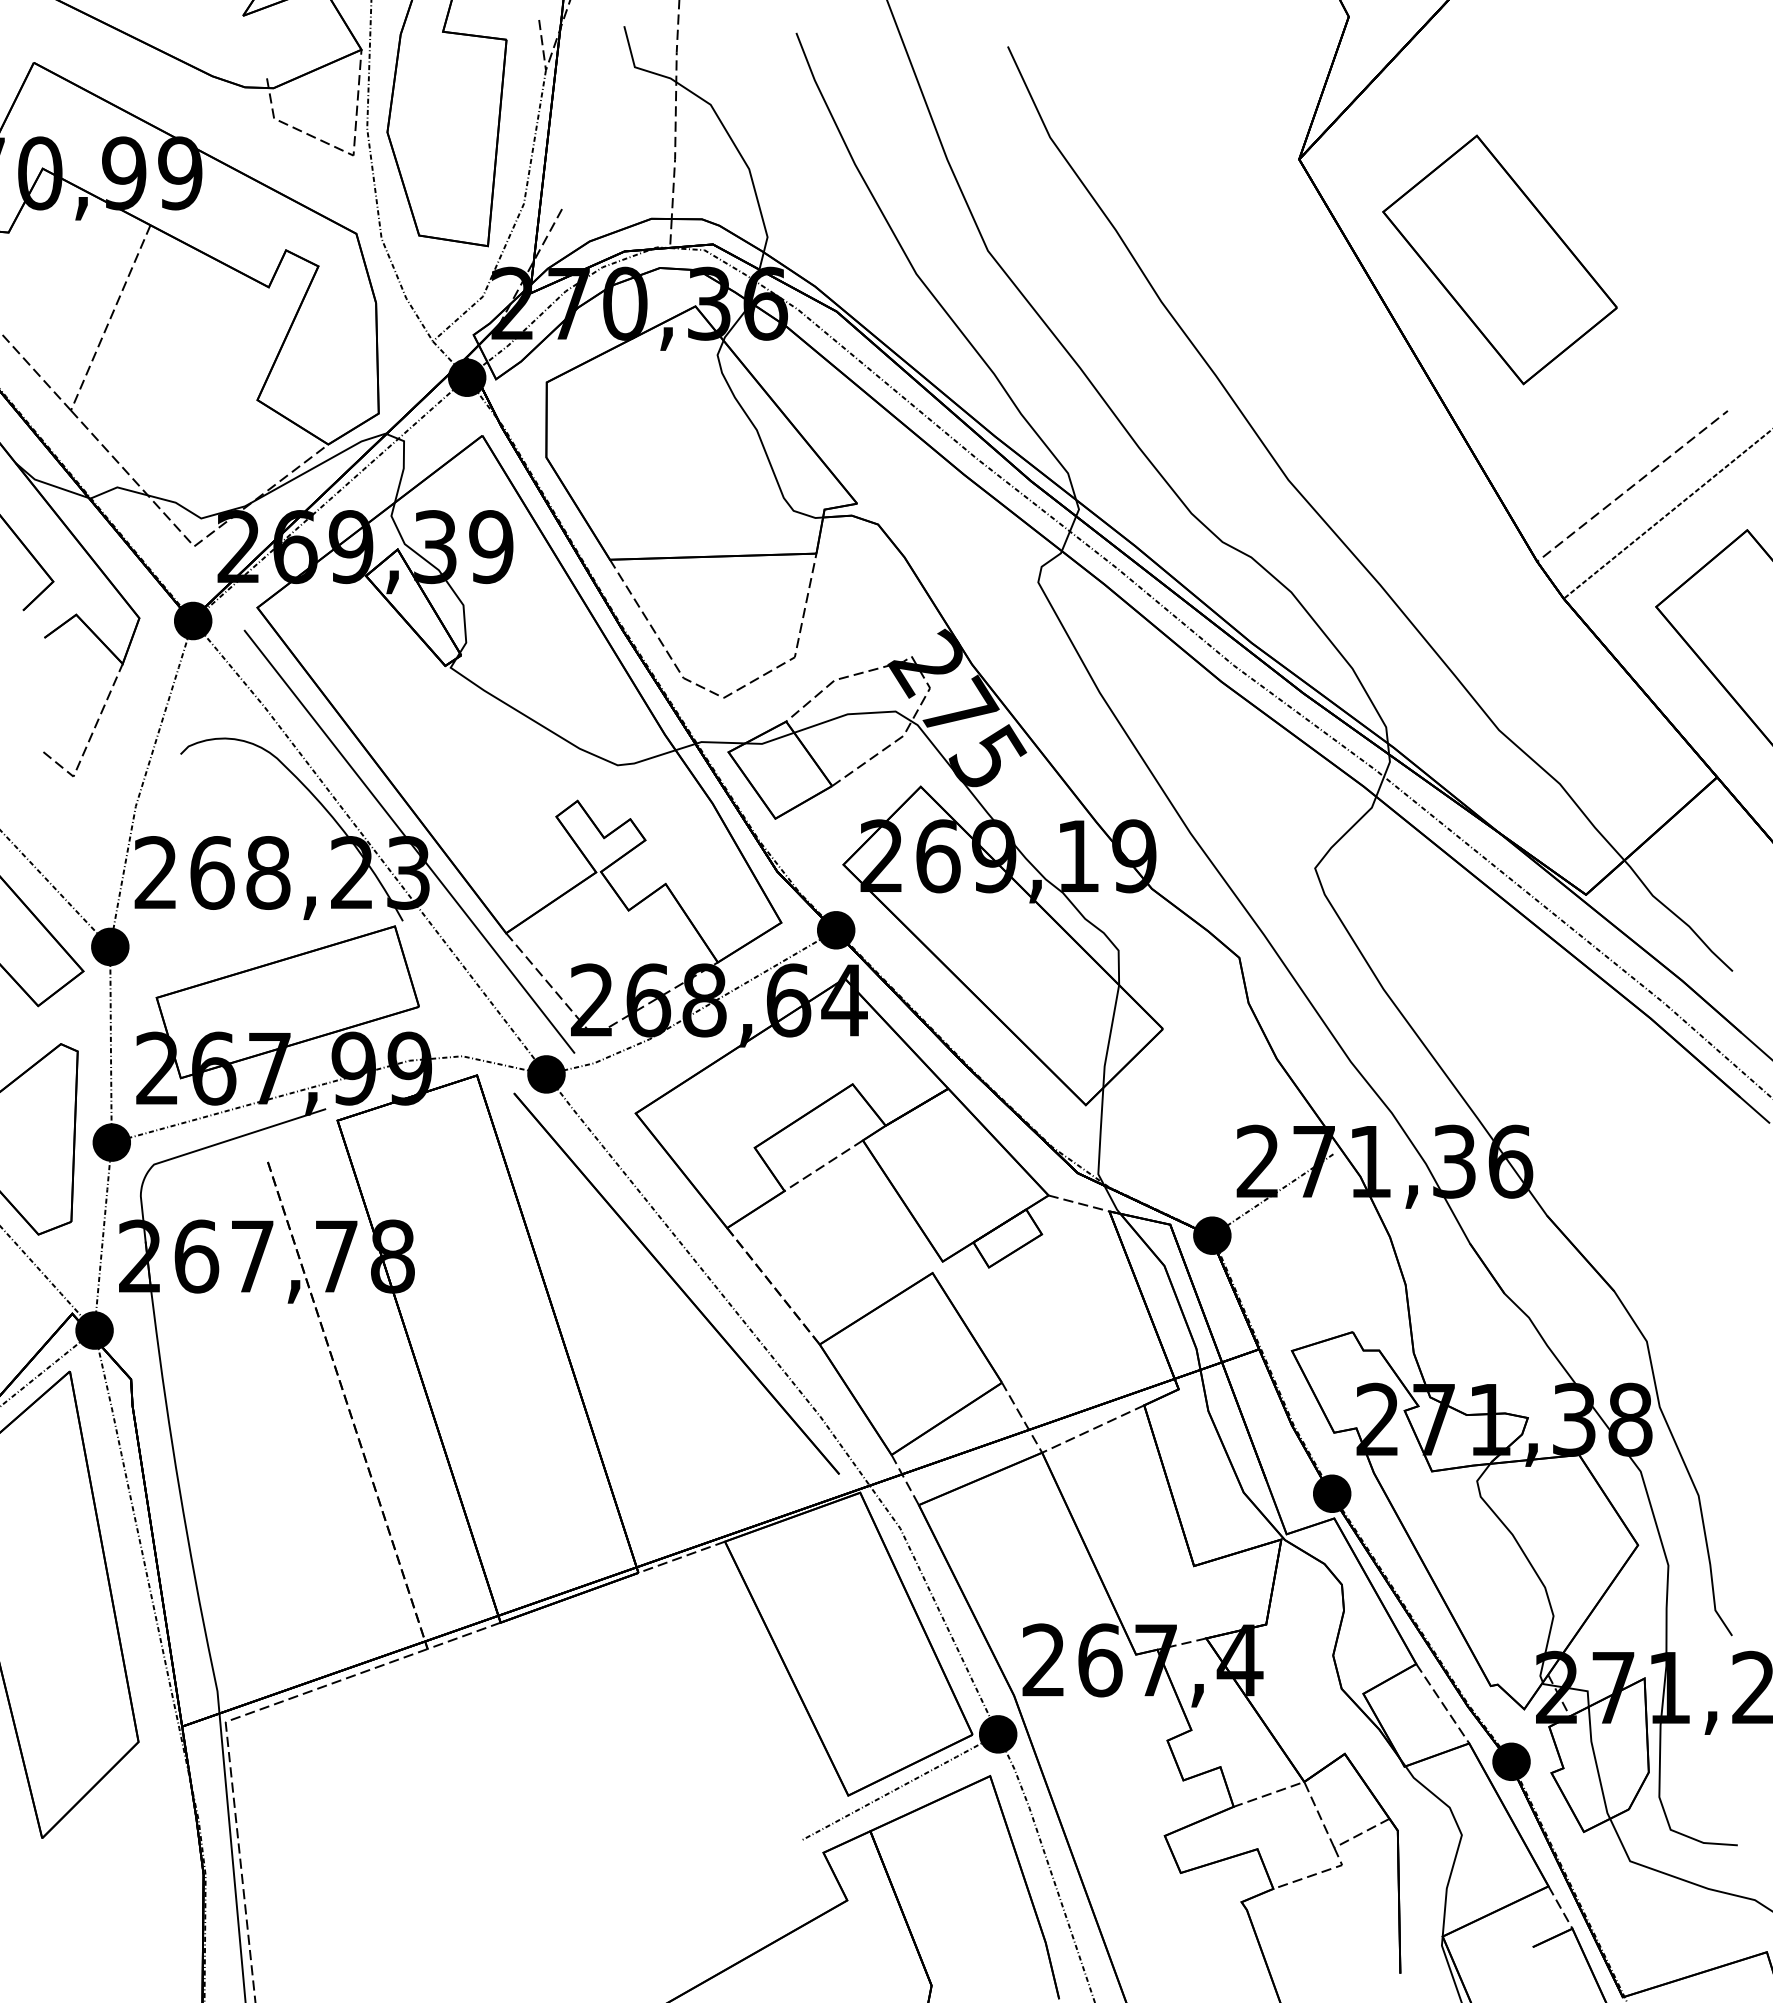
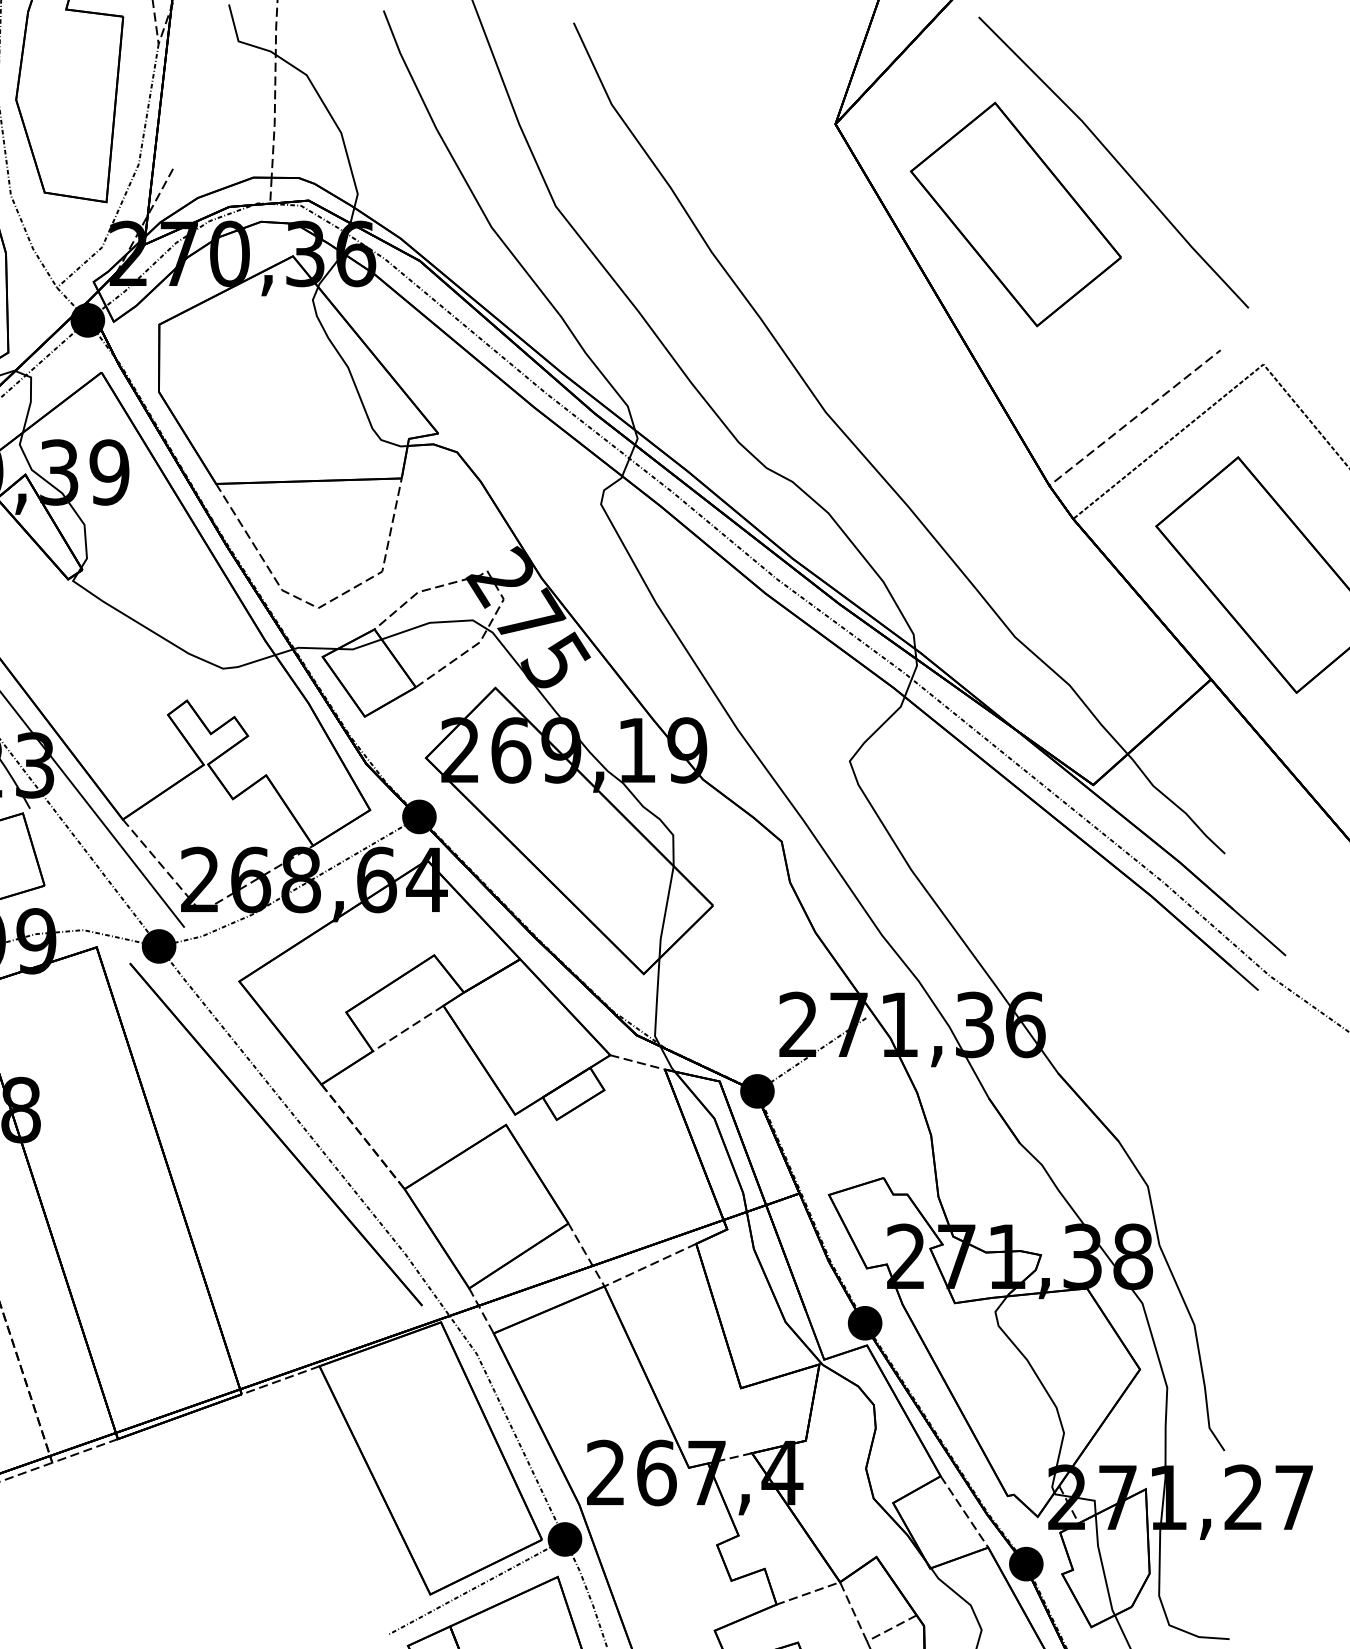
line: (1610, 199) -> (1115, 160), added

